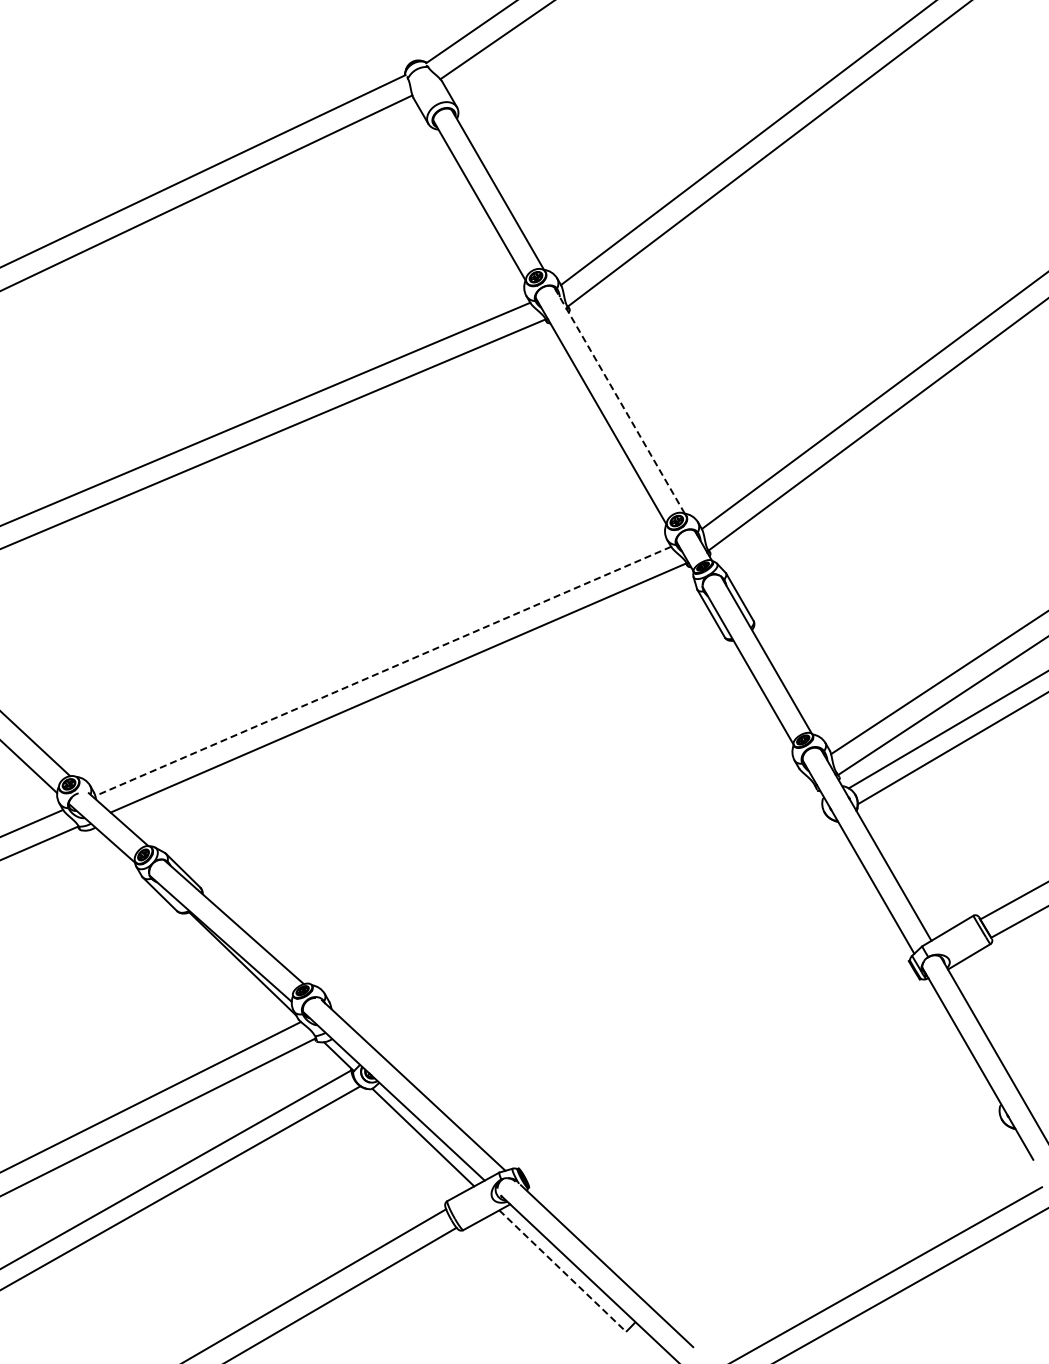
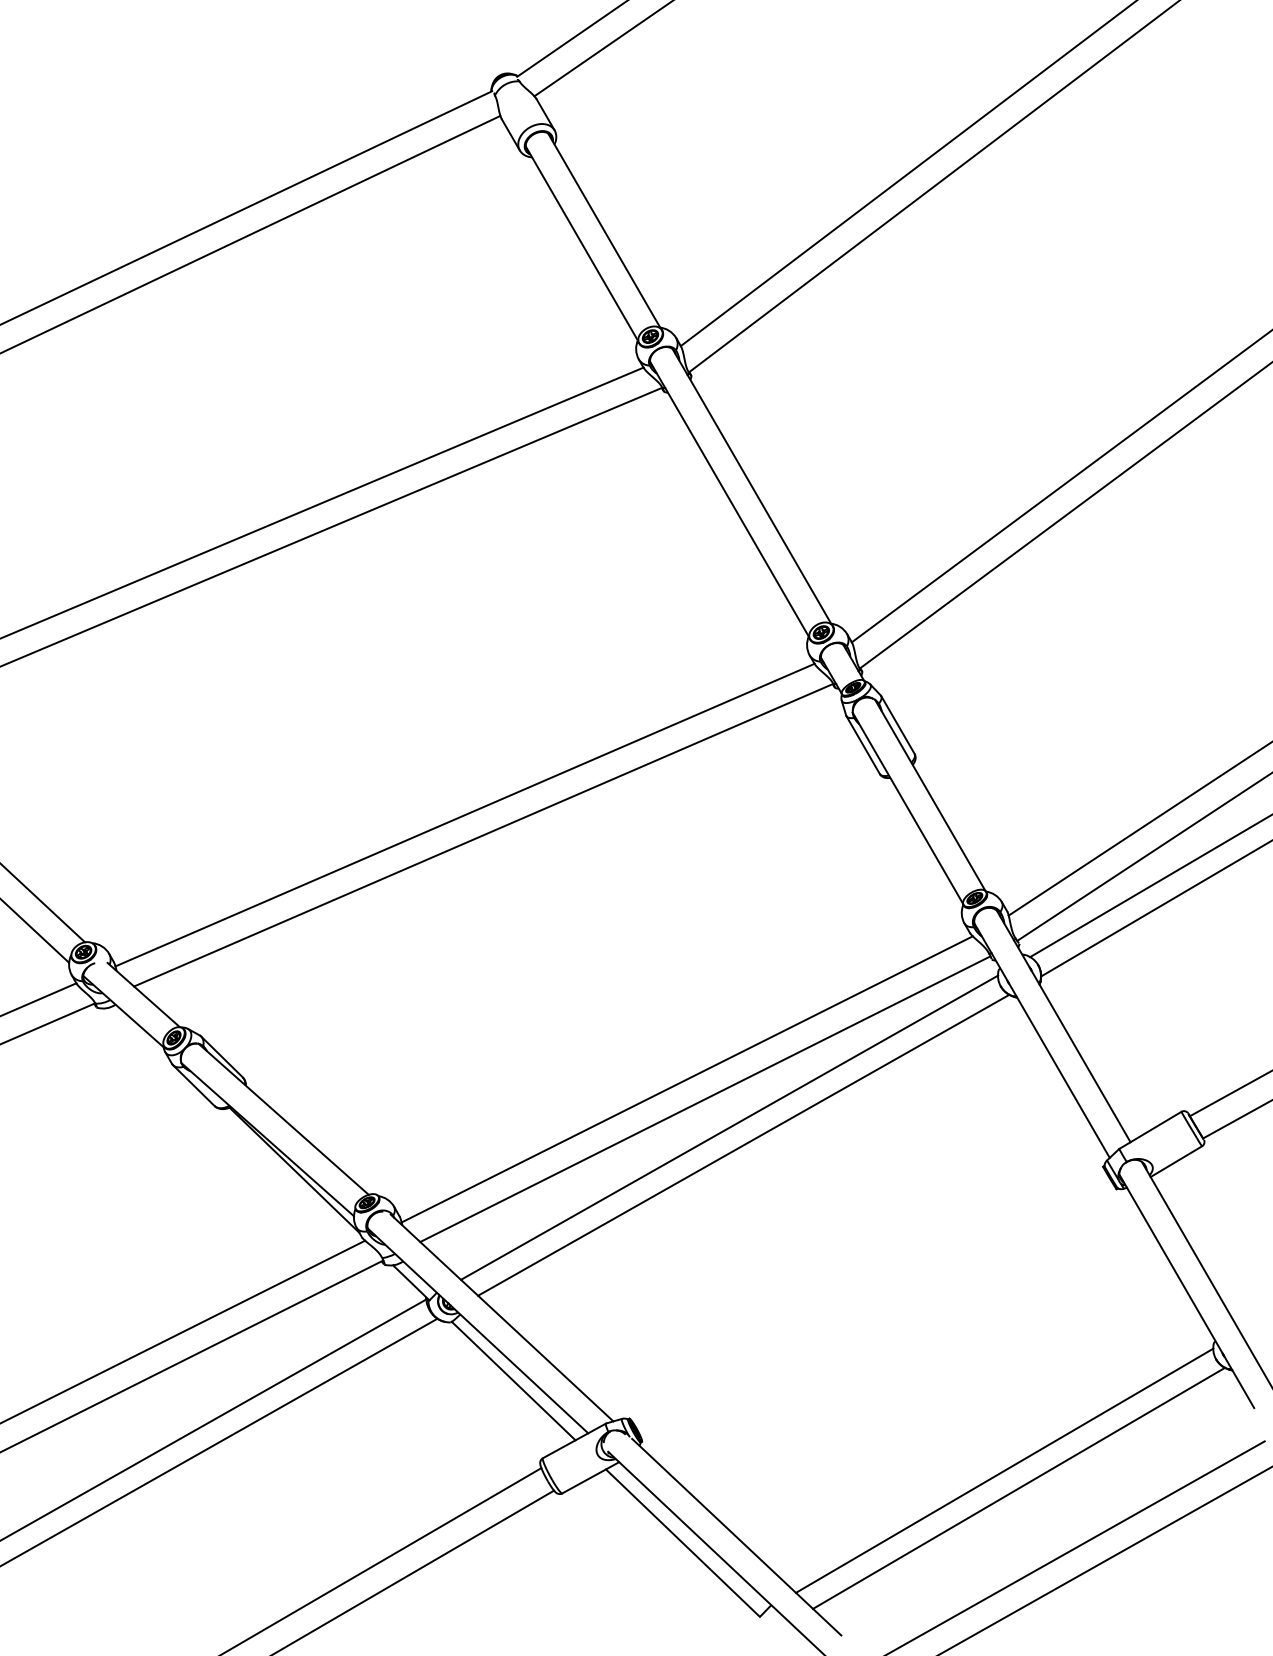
line: (619, 400) -> (751, 486), dashed -> solid
line: (383, 671) -> (465, 815), dashed -> solid
line: (566, 888) -> (687, 1078), added
line: (581, 905) -> (705, 1099), added
line: (600, 928) -> (728, 1127), added
line: (612, 943) -> (743, 1145), added
line: (827, 1211) -> (1004, 1470), added
line: (839, 1225) -> (1018, 1487), added
line: (562, 1271) -> (682, 1543), dashed -> solid

